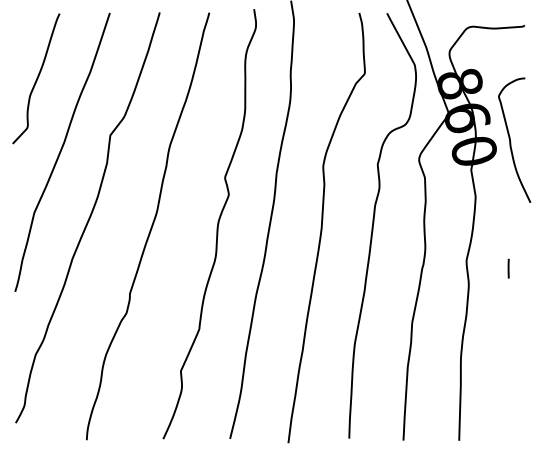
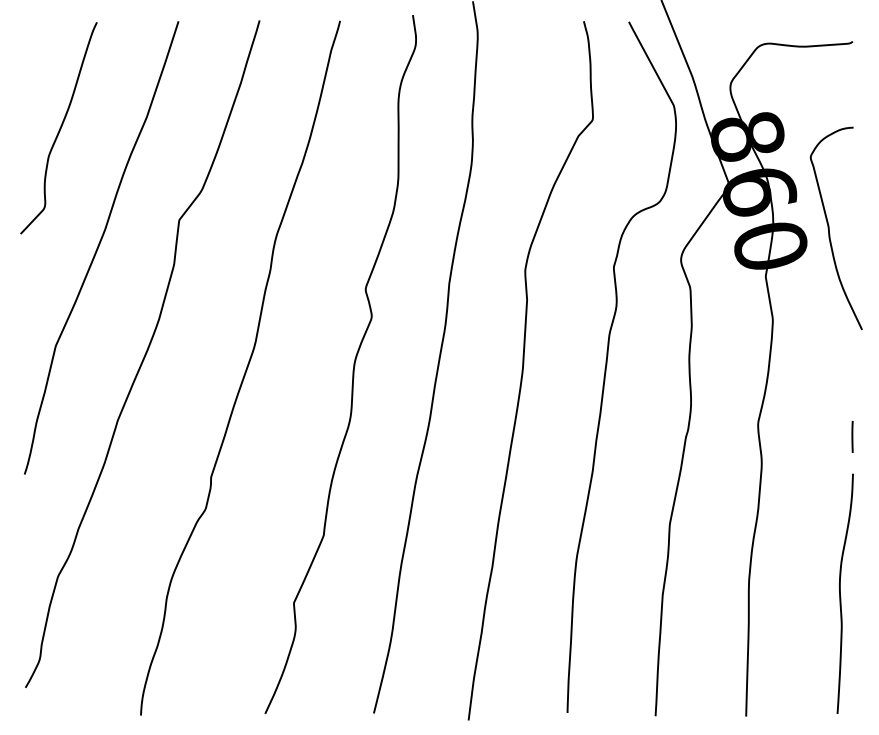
line: (508, 268) -> (852, 436), moved
curve: (517, 365) -> (840, 594), added

